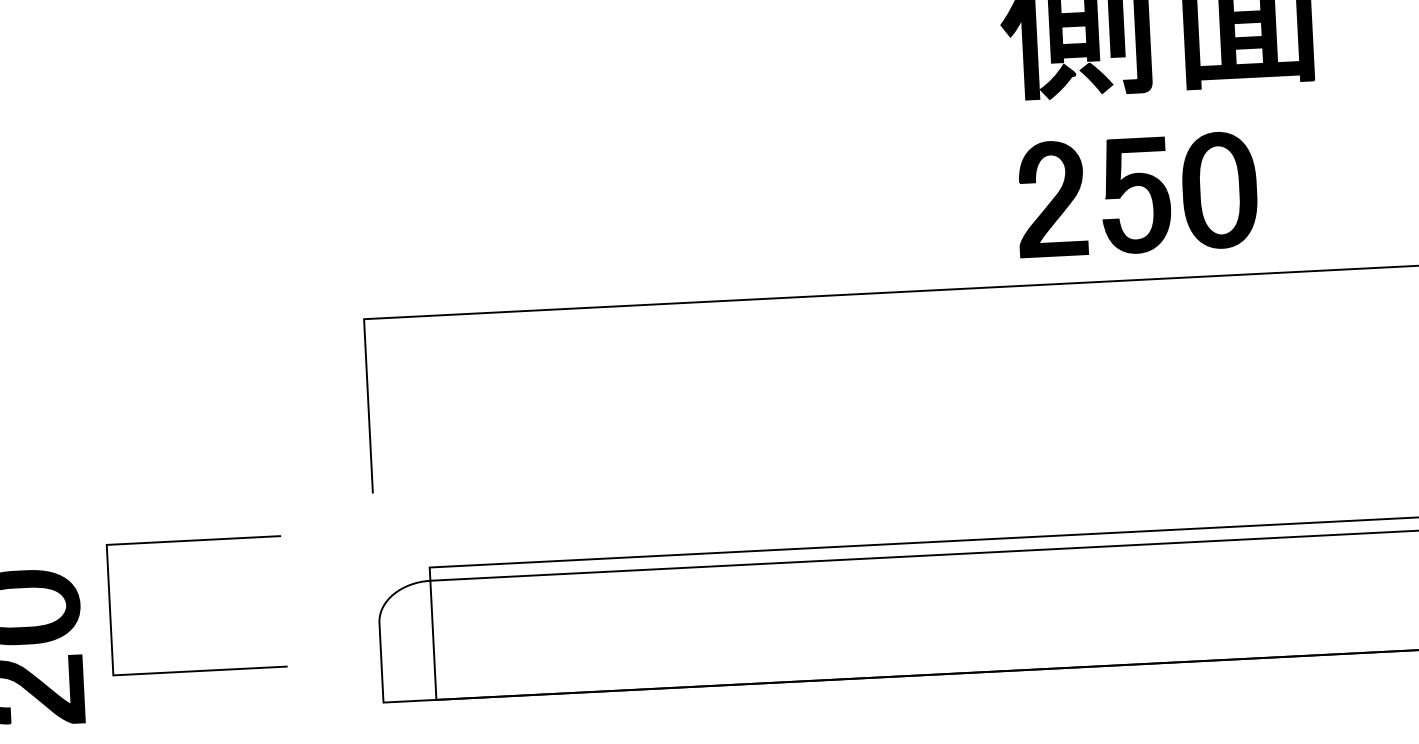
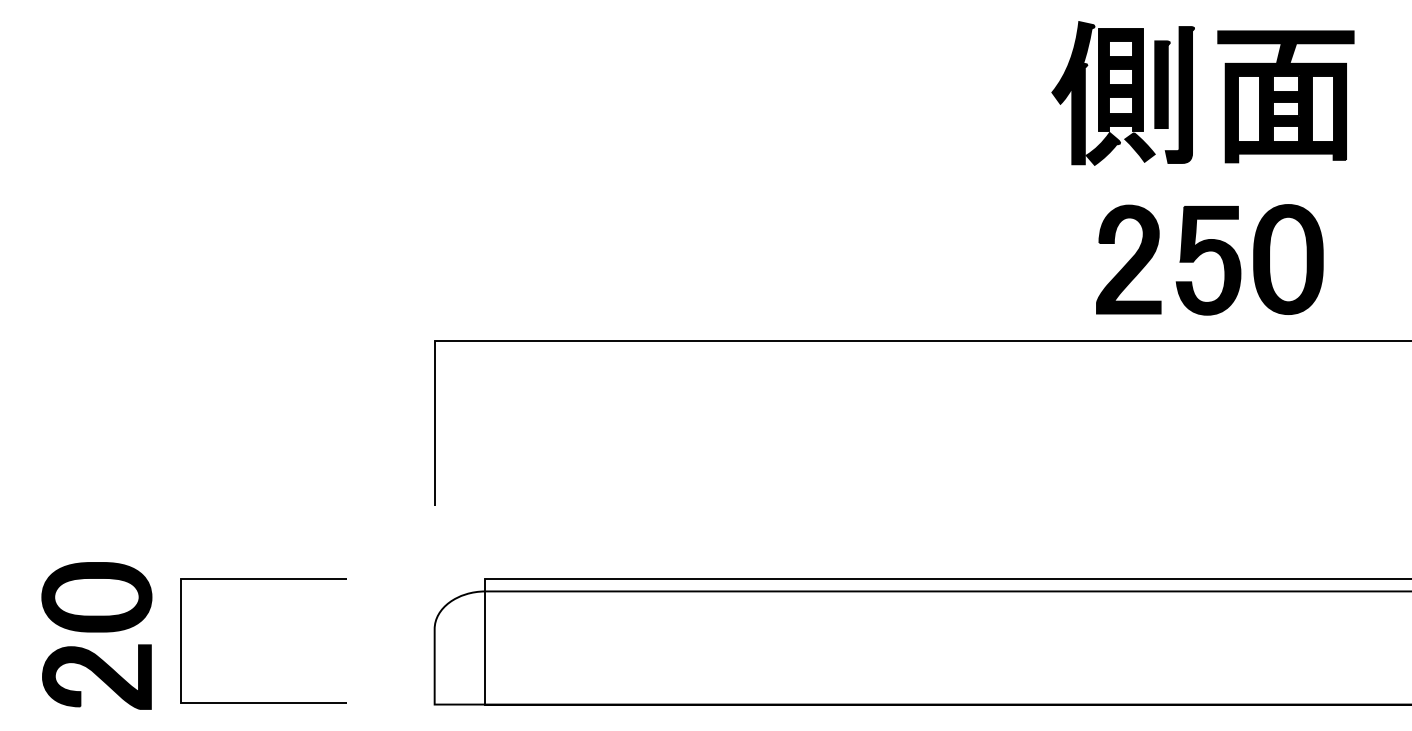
part: (1136, 186) -> (1209, 251), moved
line: (193, 541) -> (263, 579), moved

